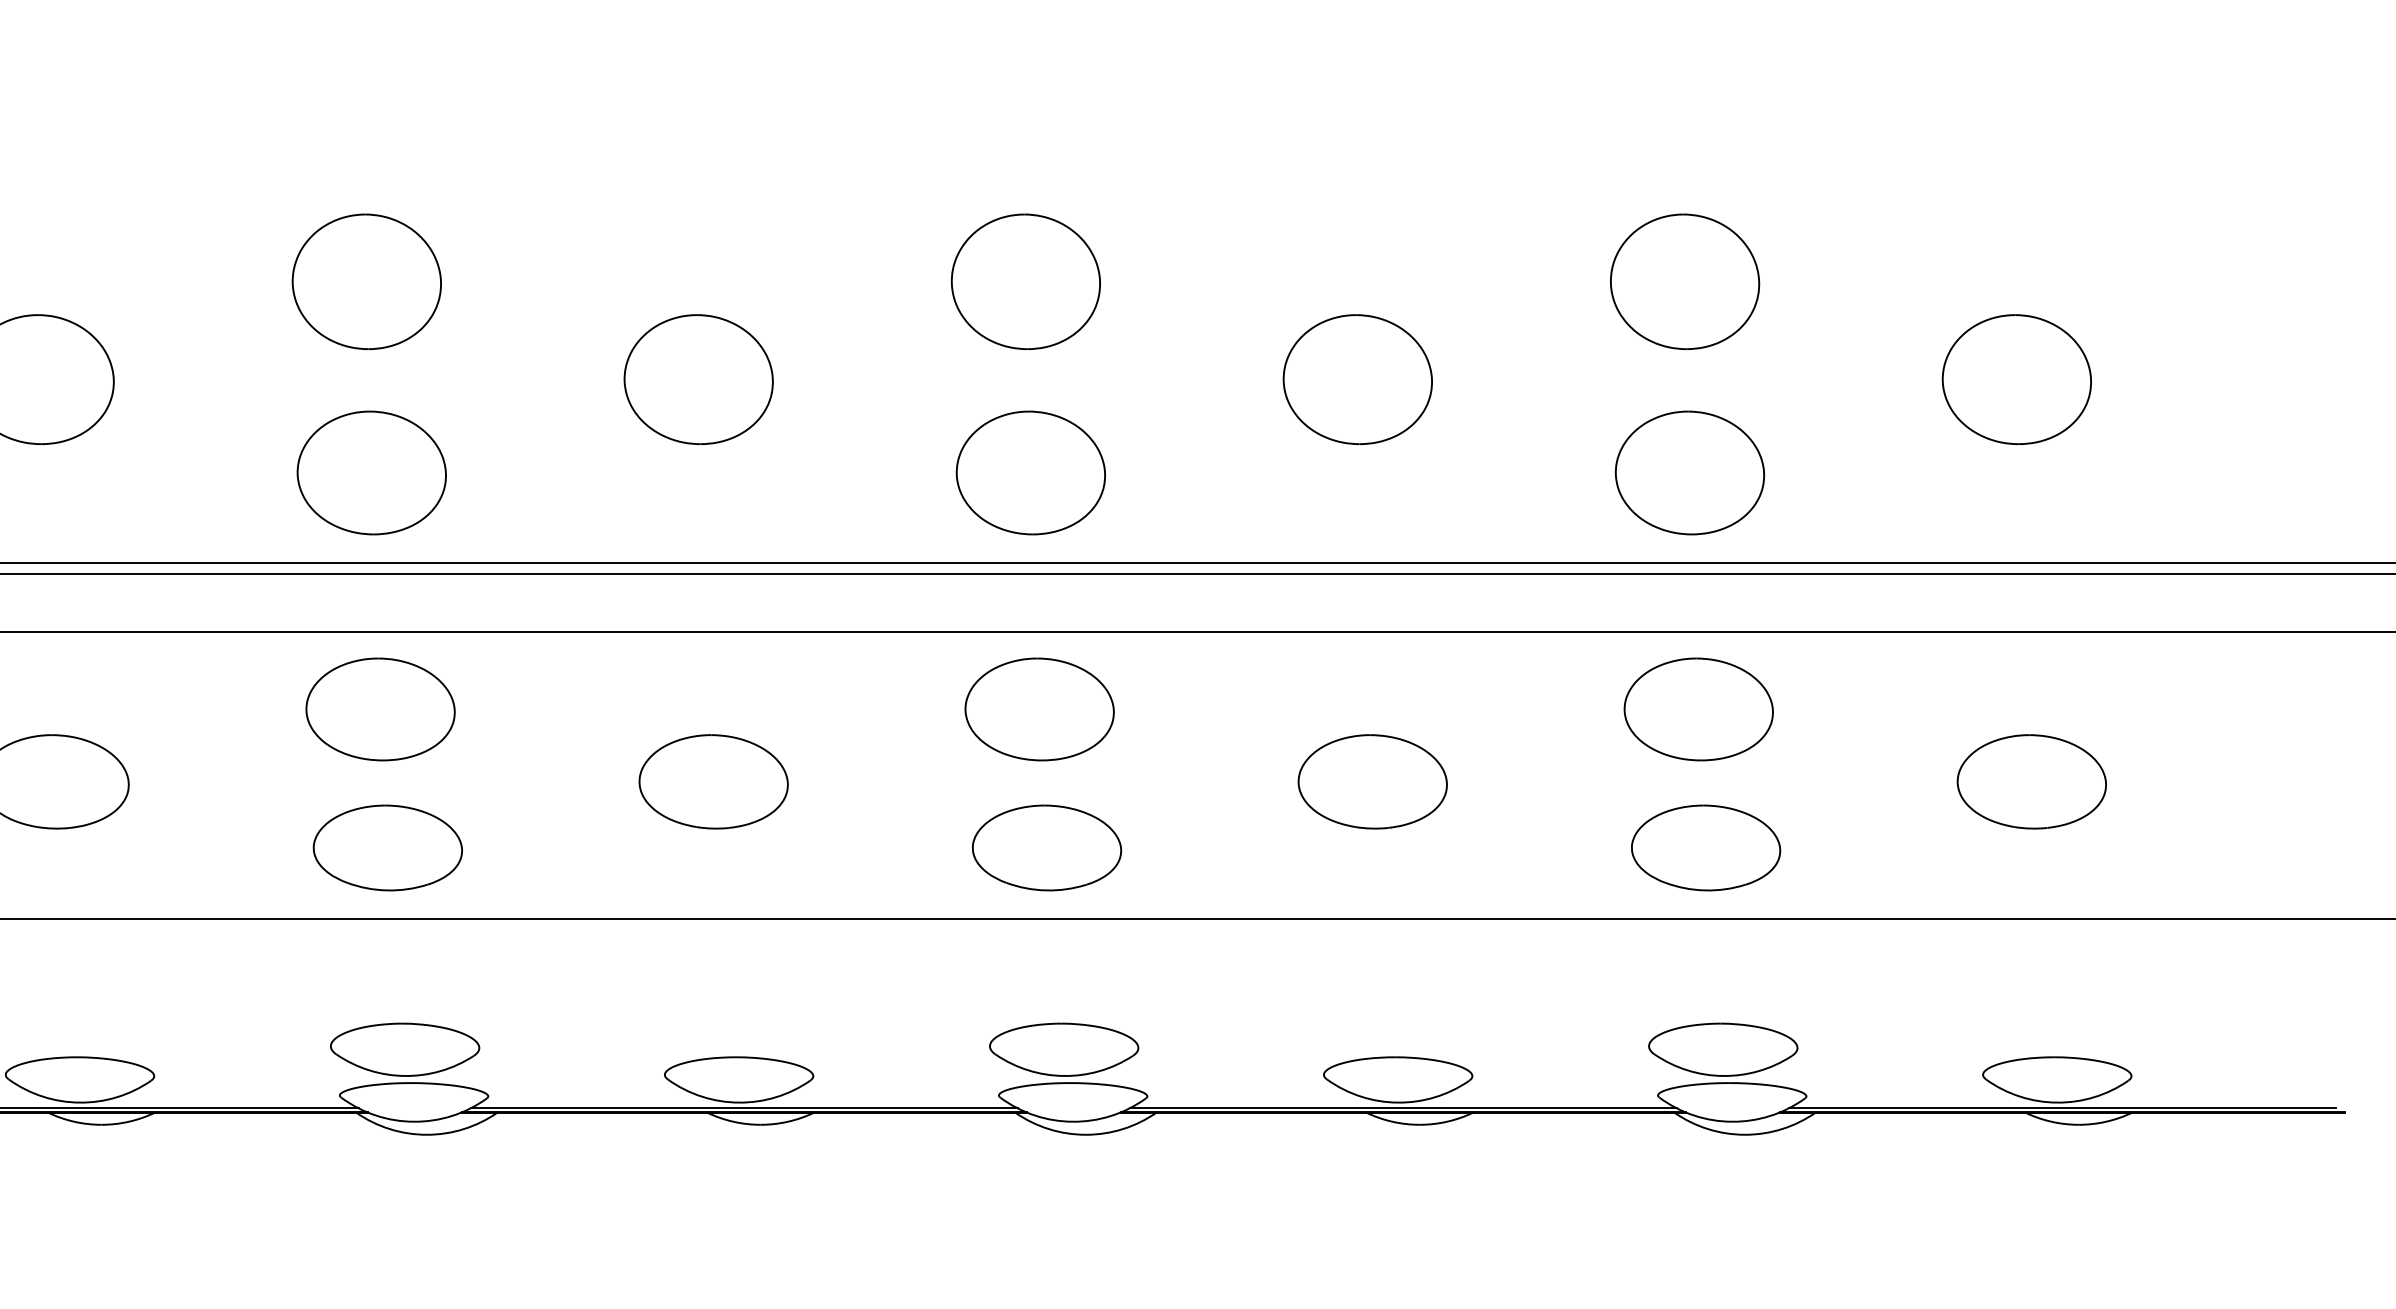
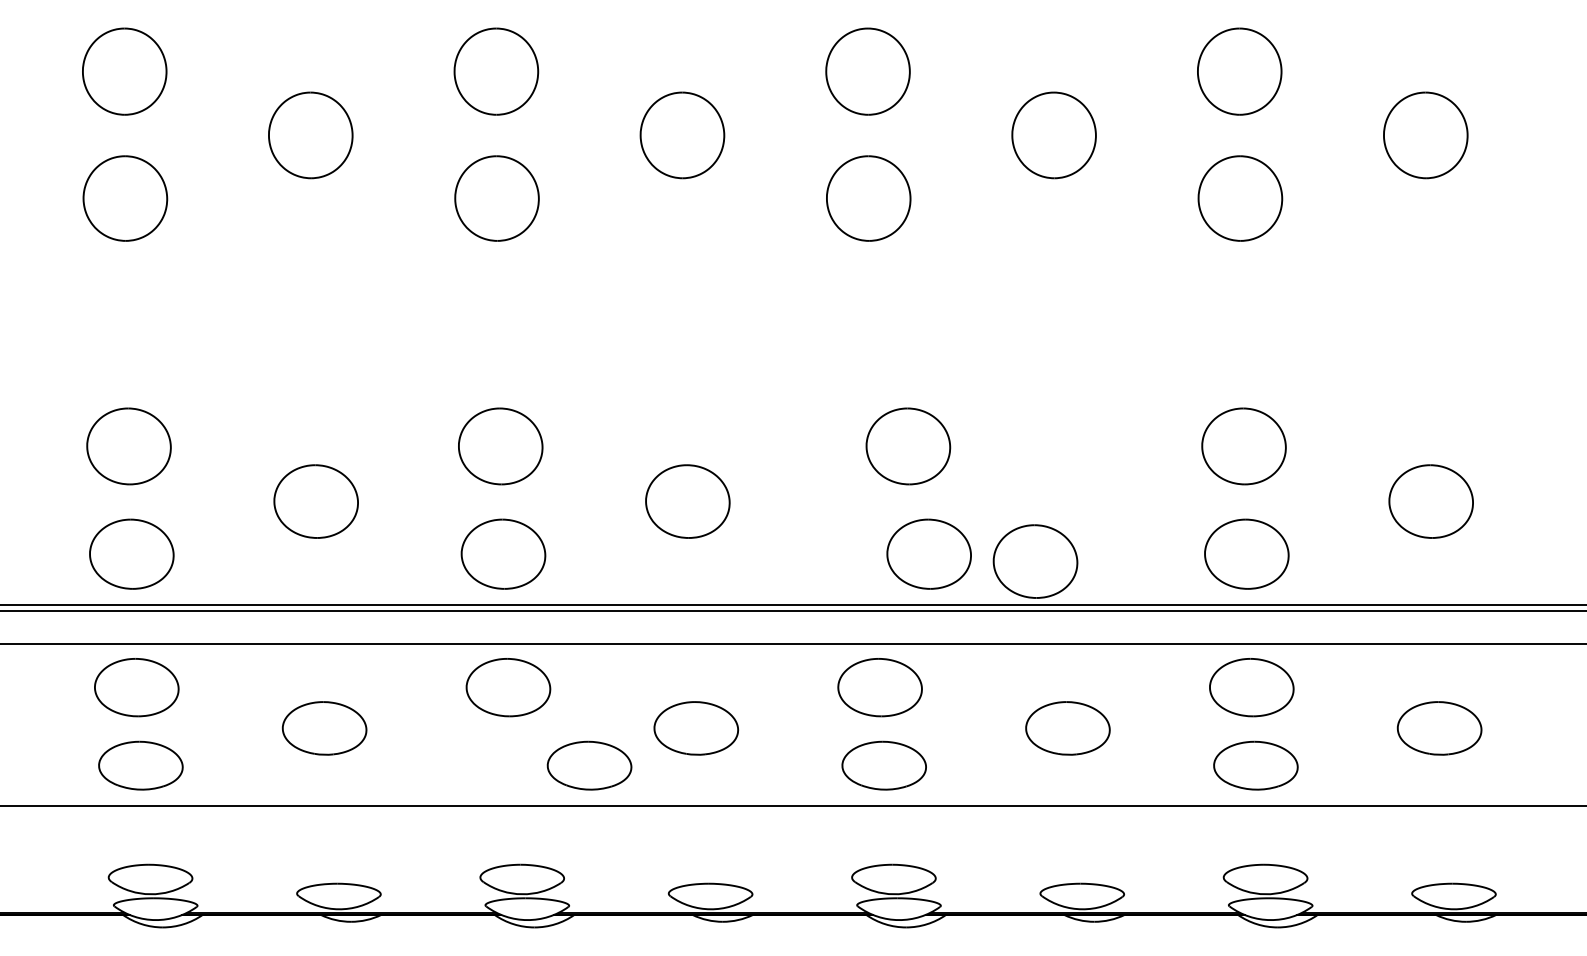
part: (1026, 281) -> (908, 446), moved
part: (1357, 379) -> (1035, 561), moved
part: (1029, 471) -> (928, 553), moved
part: (387, 847) -> (589, 765), moved

